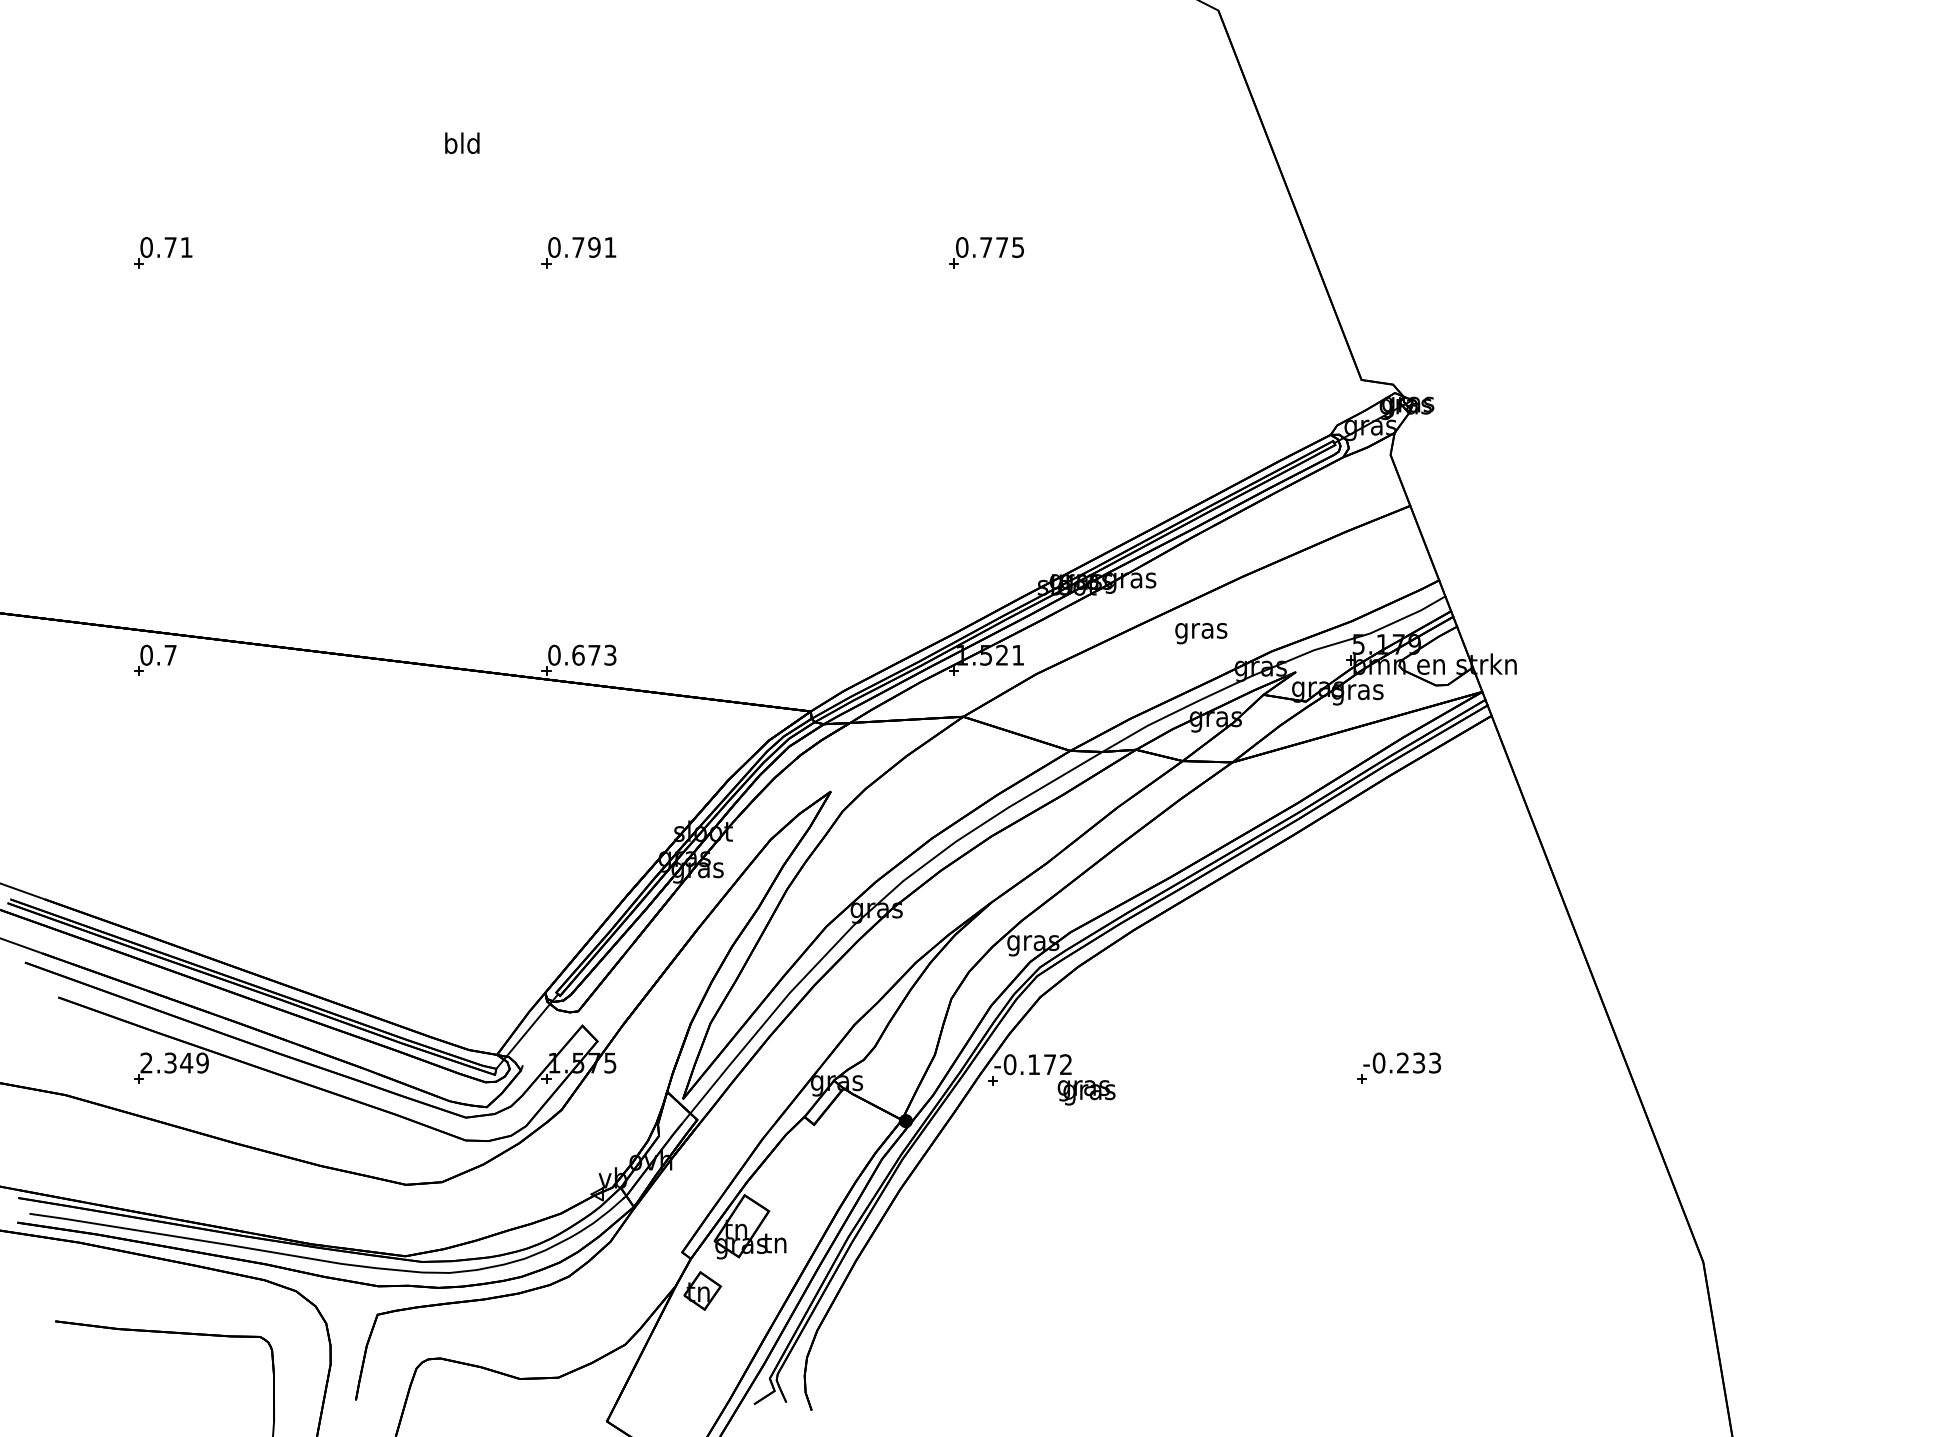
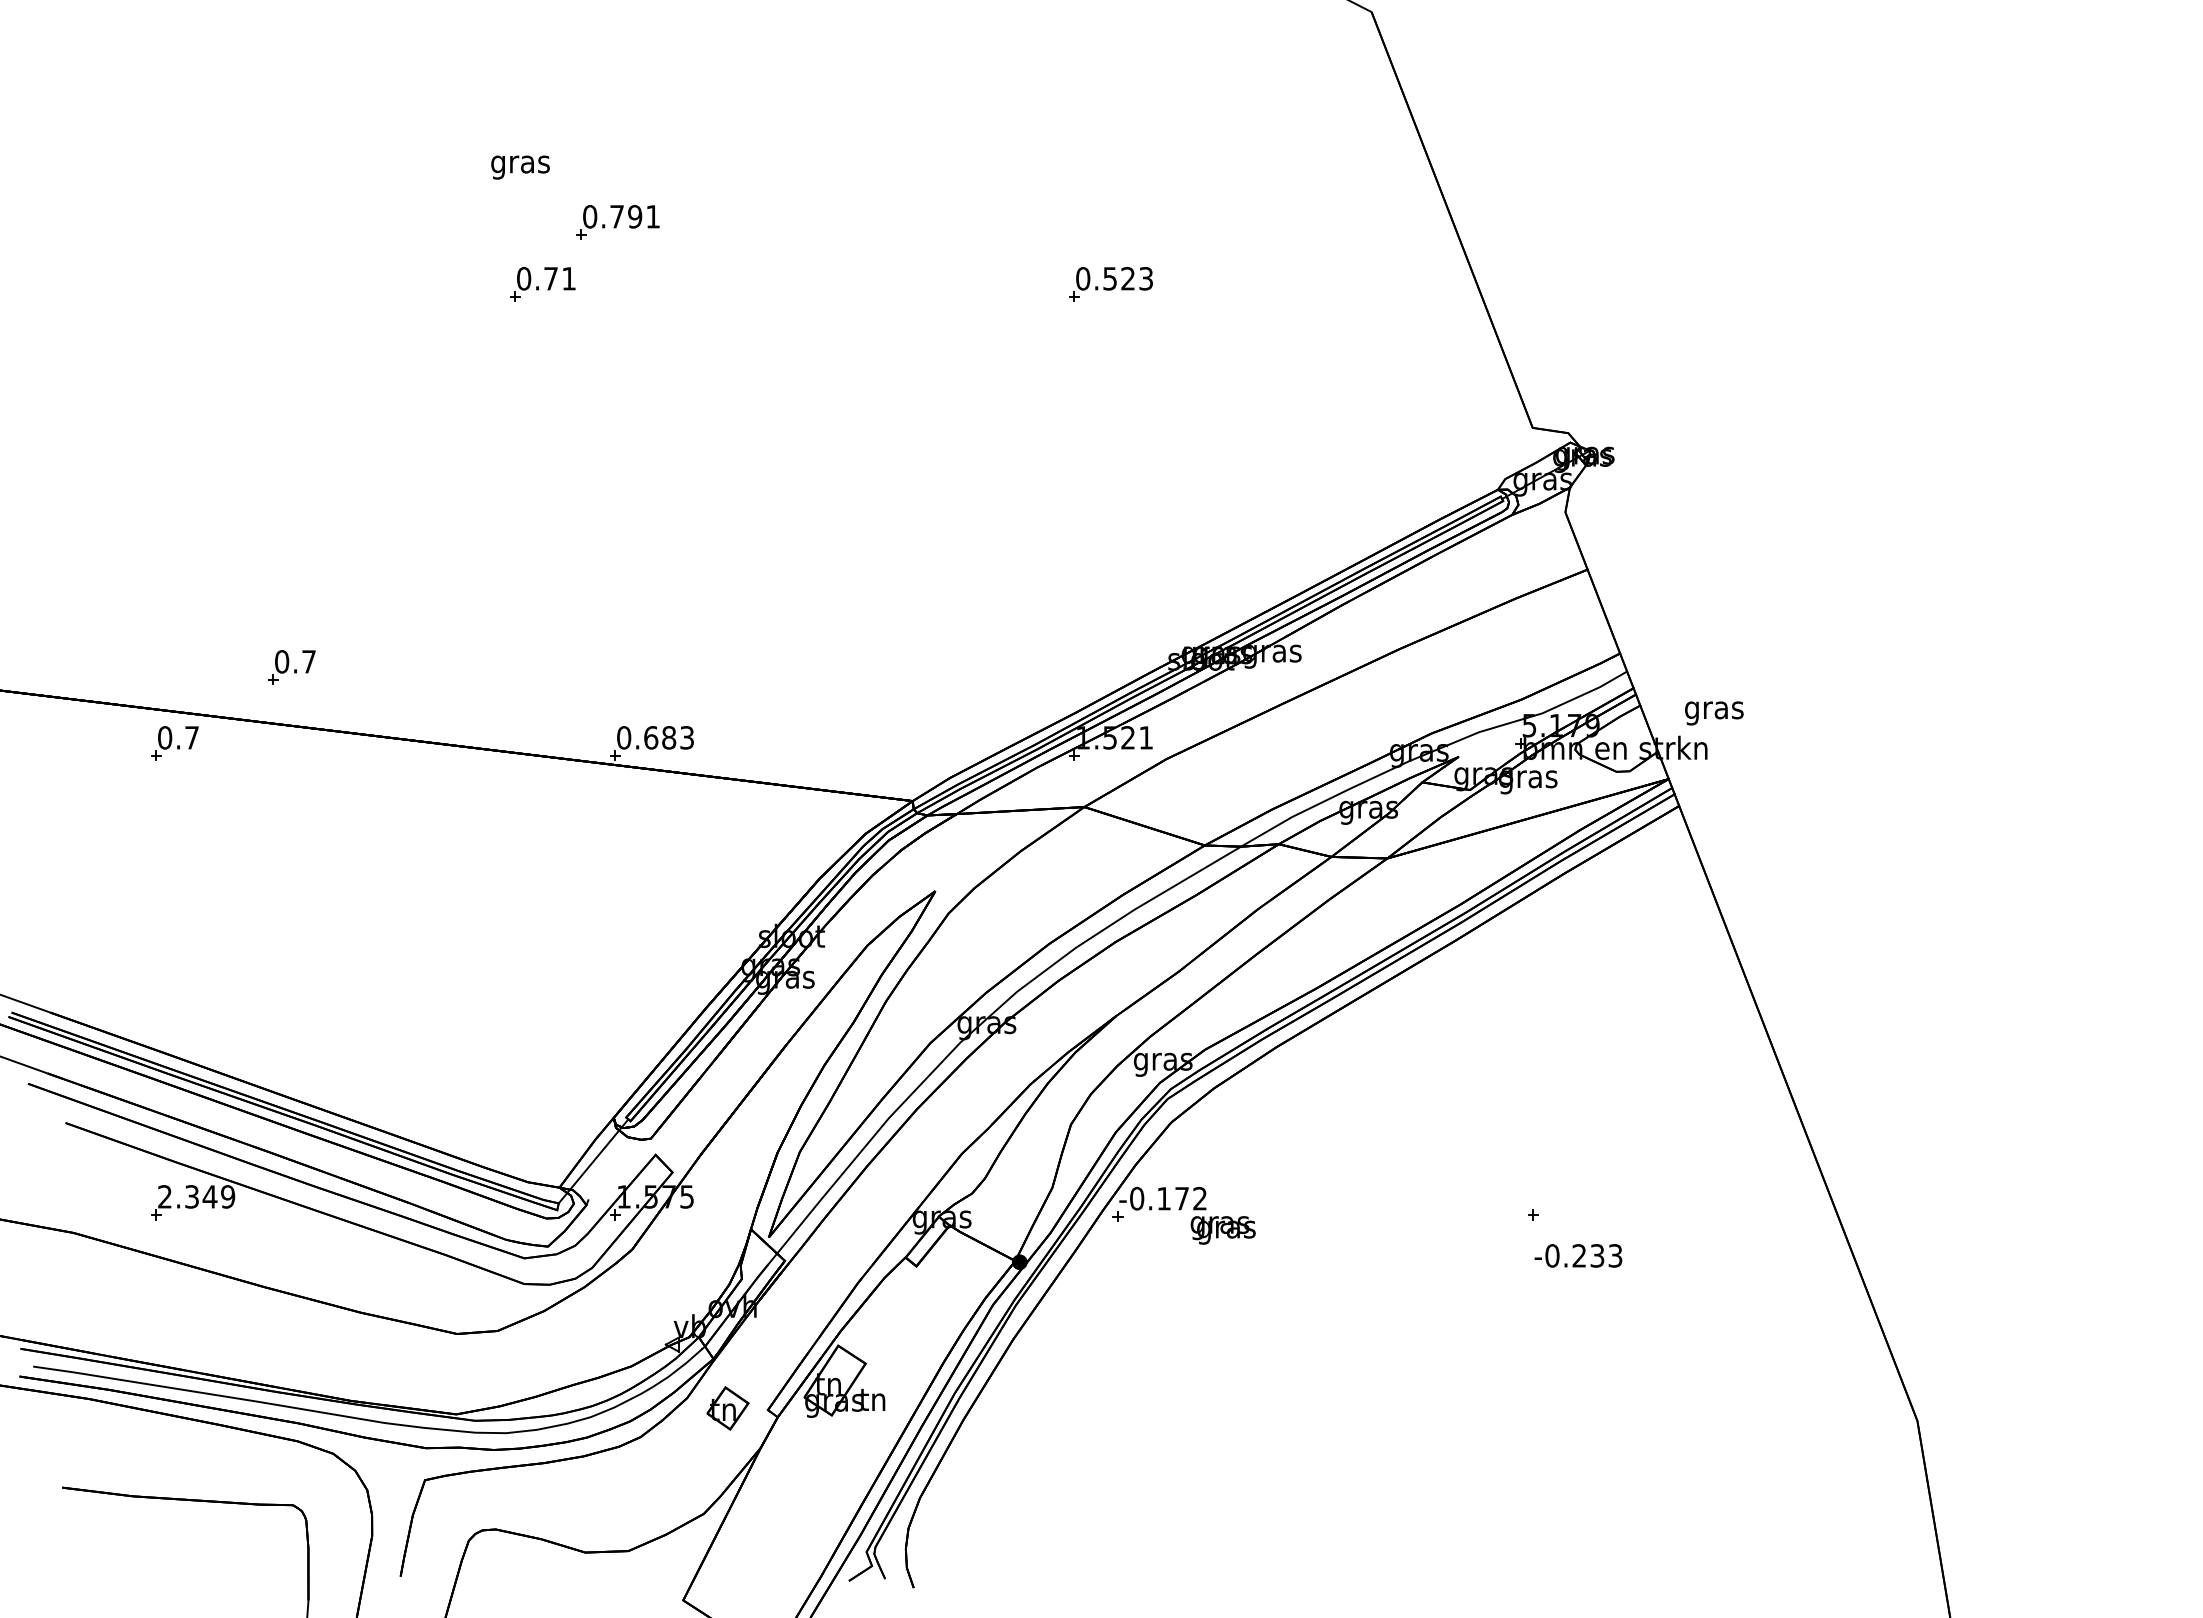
text: (462, 145) -> (520, 164), bld -> gras
text: (1001, 247) -> (1127, 278), 0.775 -> 0.523
part: (163, 252) -> (542, 284), moved
part: (578, 252) -> (617, 222), moved
part: (258, 592) -> (291, 667), added
text: (1201, 633) -> (1714, 713), moved
text: (594, 654) -> (669, 737), 0.673 -> 0.683
text: (1402, 1062) -> (1578, 1255), moved
part: (702, 1291) -> (727, 1408), moved

